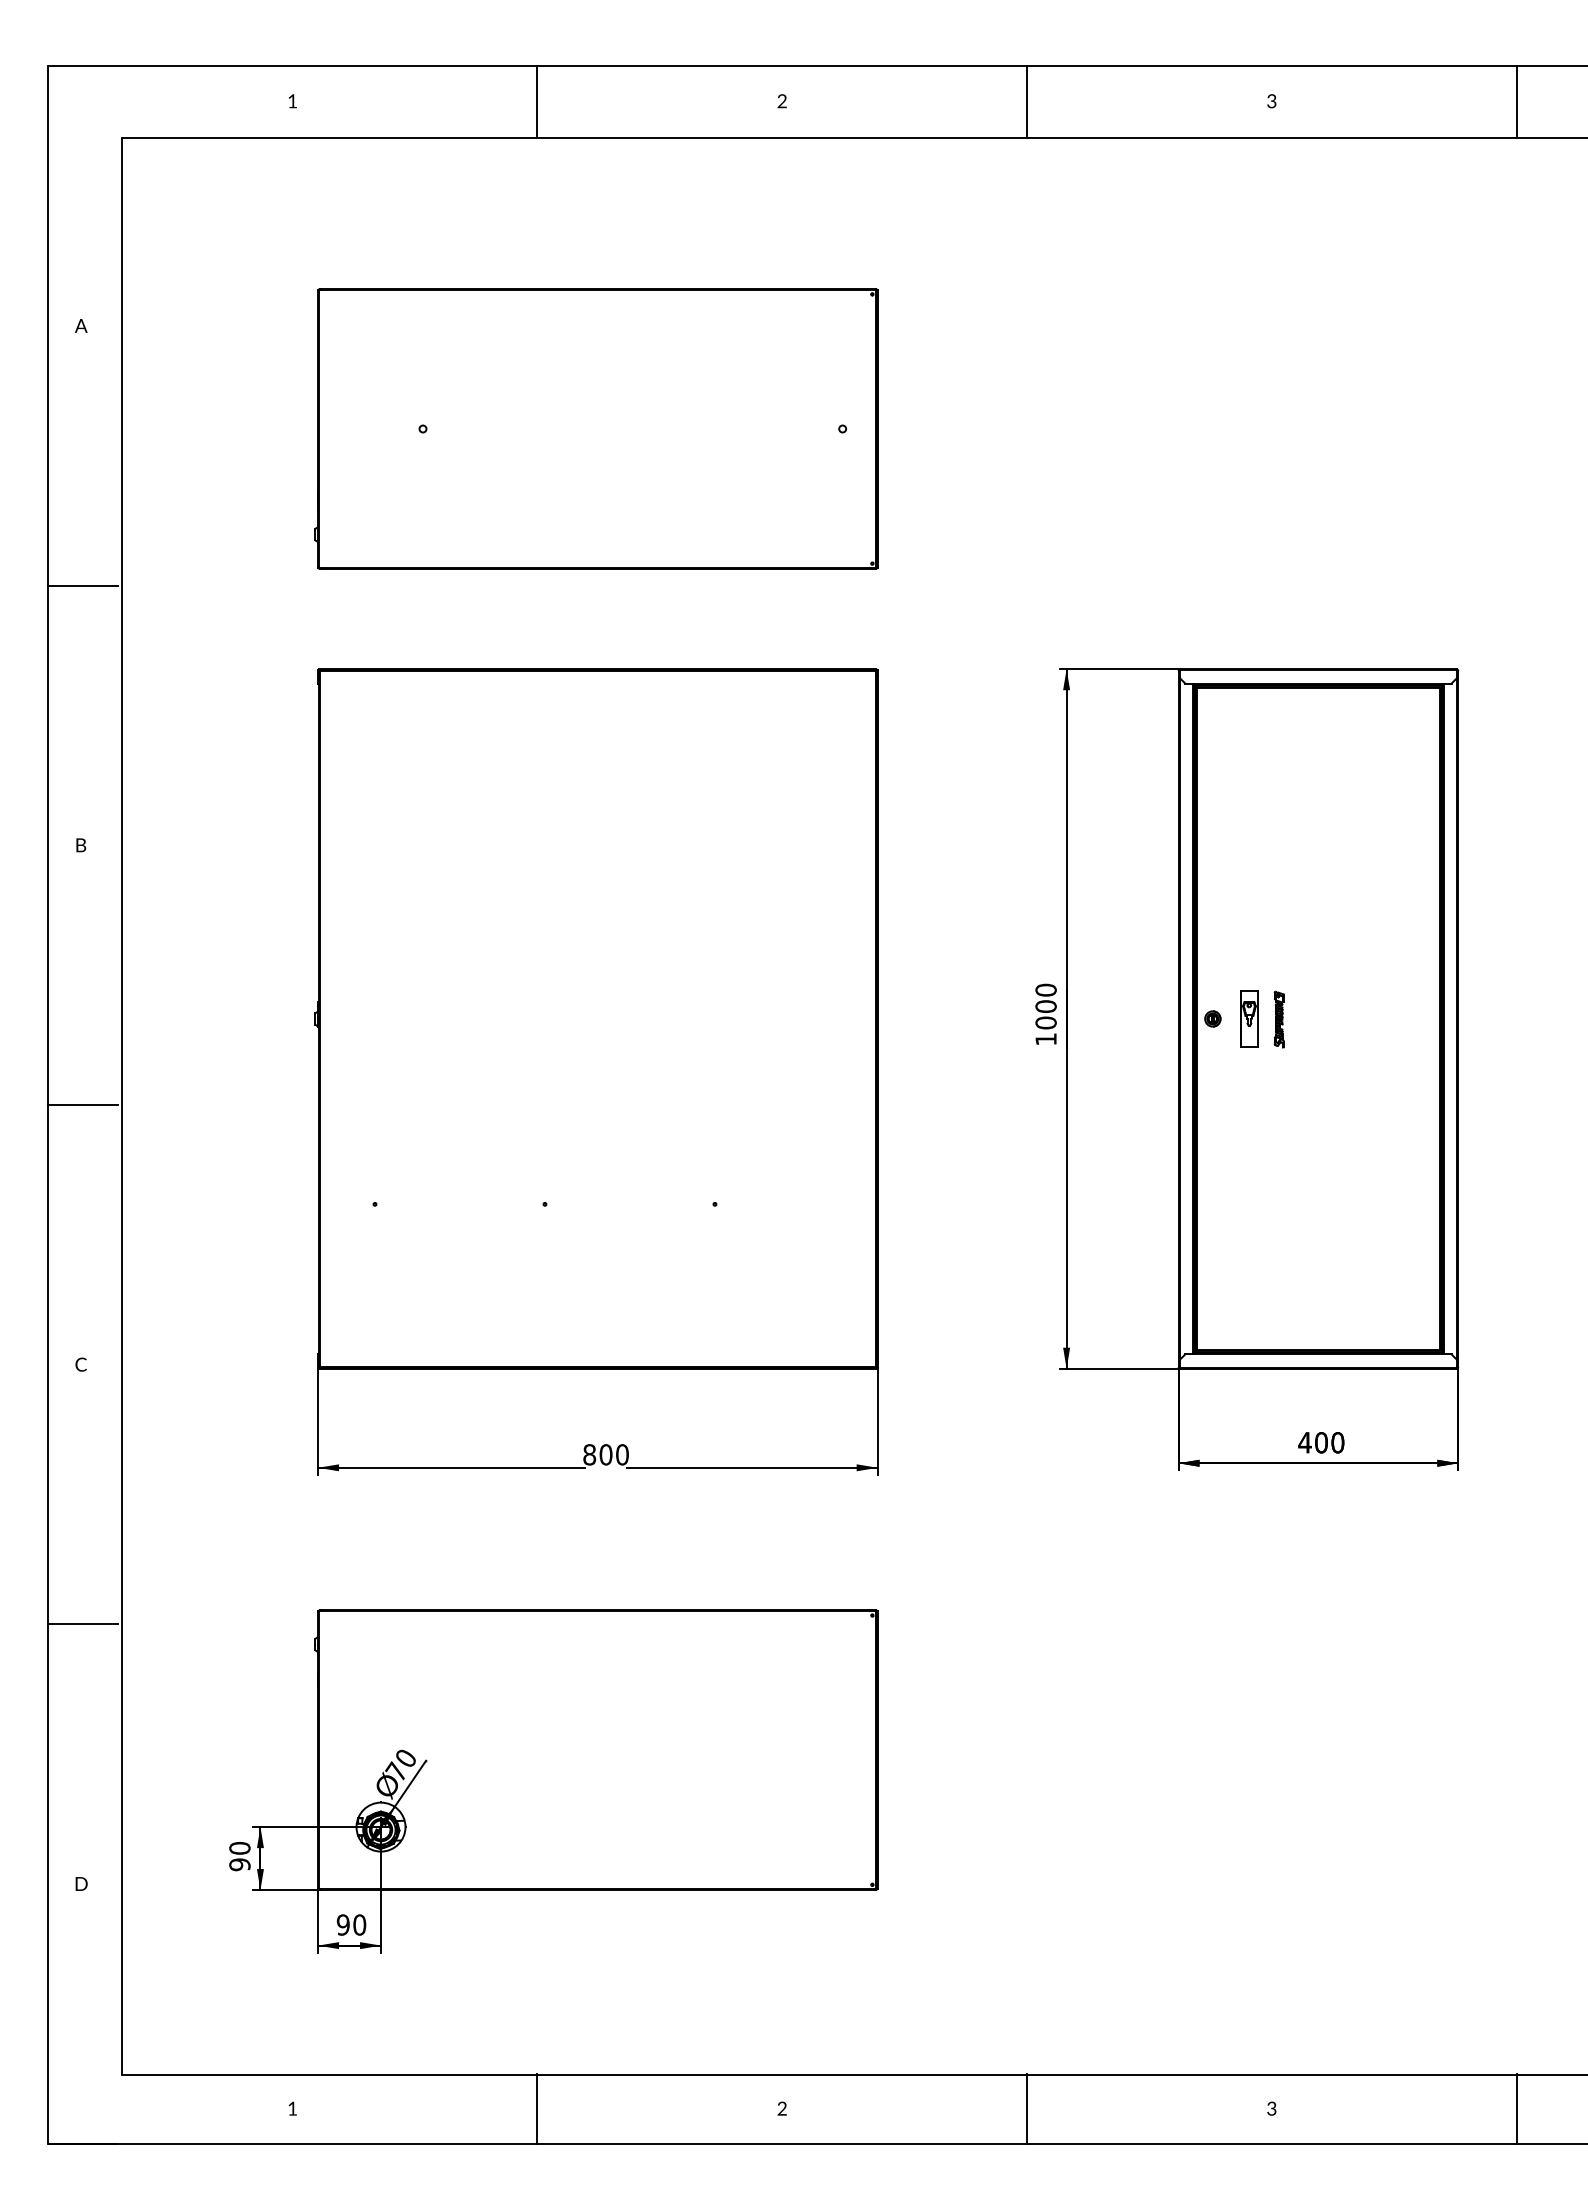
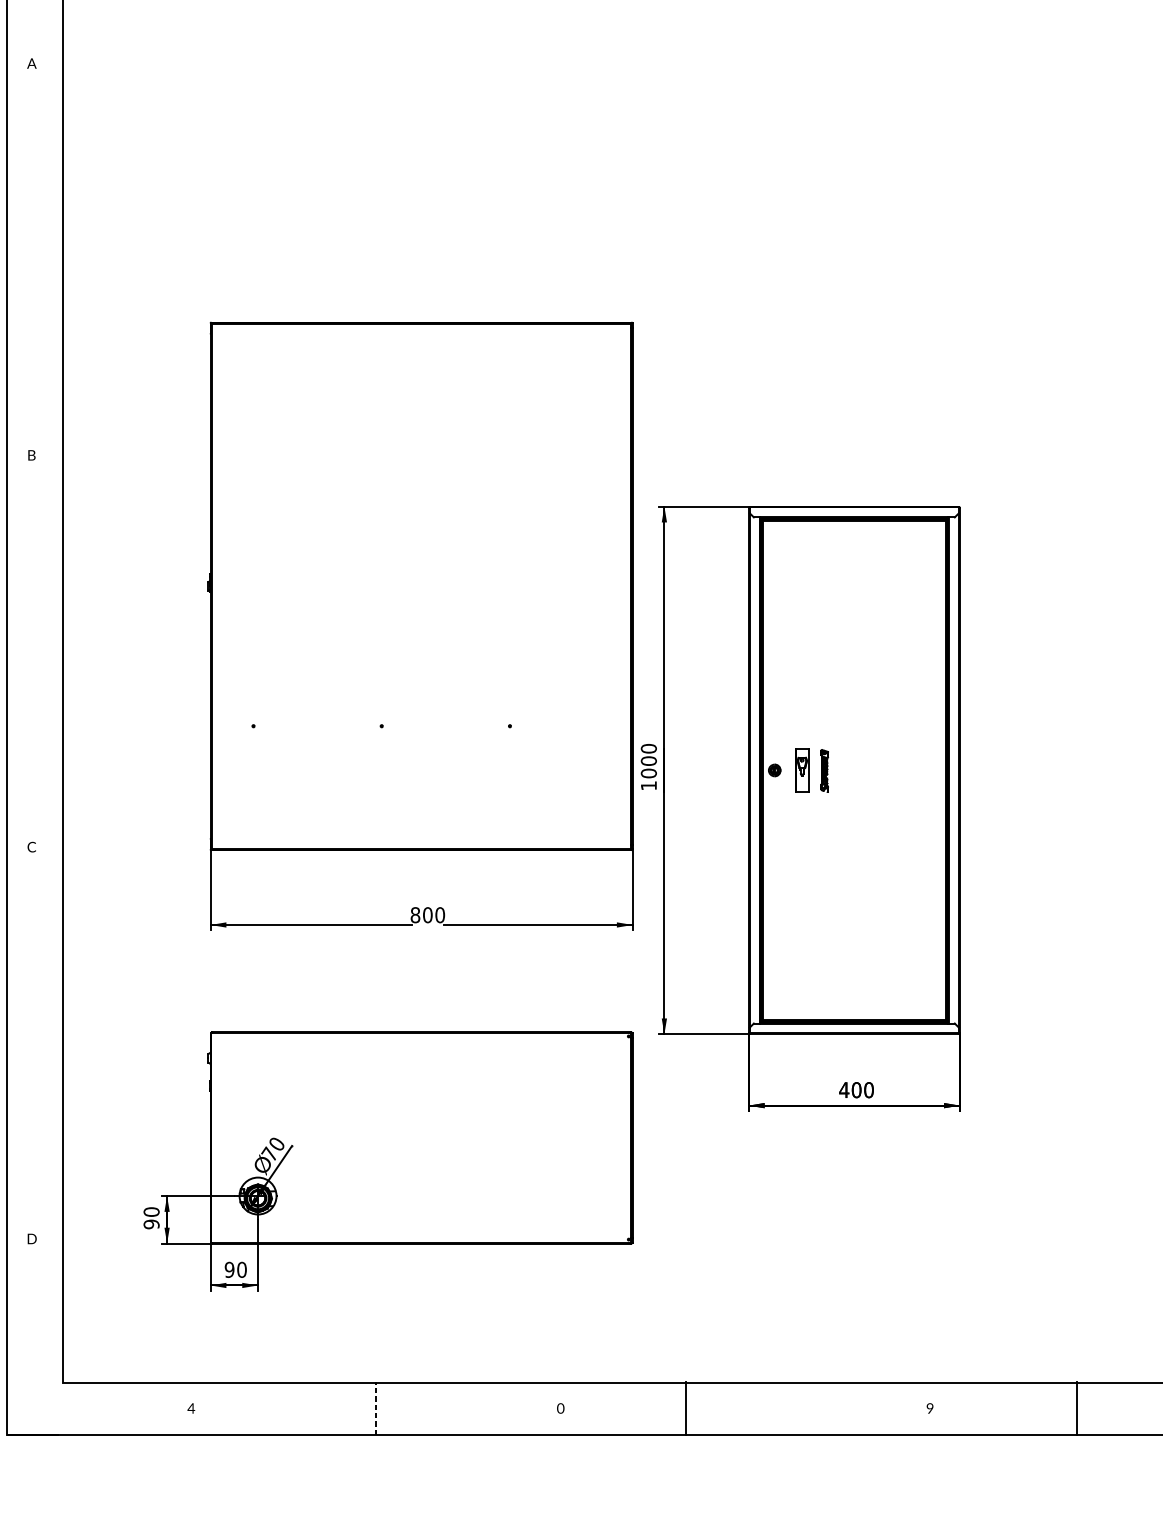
part: (596, 428) -> (420, 140), removed
line: (82, 585) -> (32, 259), removed
part: (1247, 1069) -> (800, 808), moved
line: (82, 1105) -> (32, 651), removed
line: (82, 1624) -> (32, 1043), removed
text: (292, 2108) -> (191, 1408), 1 -> 4
line: (537, 2108) -> (376, 1408), solid -> dashed
text: (782, 2108) -> (560, 1408), 2 -> 0
line: (1026, 2108) -> (685, 1408), moved
text: (1271, 2108) -> (929, 1408), 3 -> 9
line: (1516, 2108) -> (1076, 1408), moved

